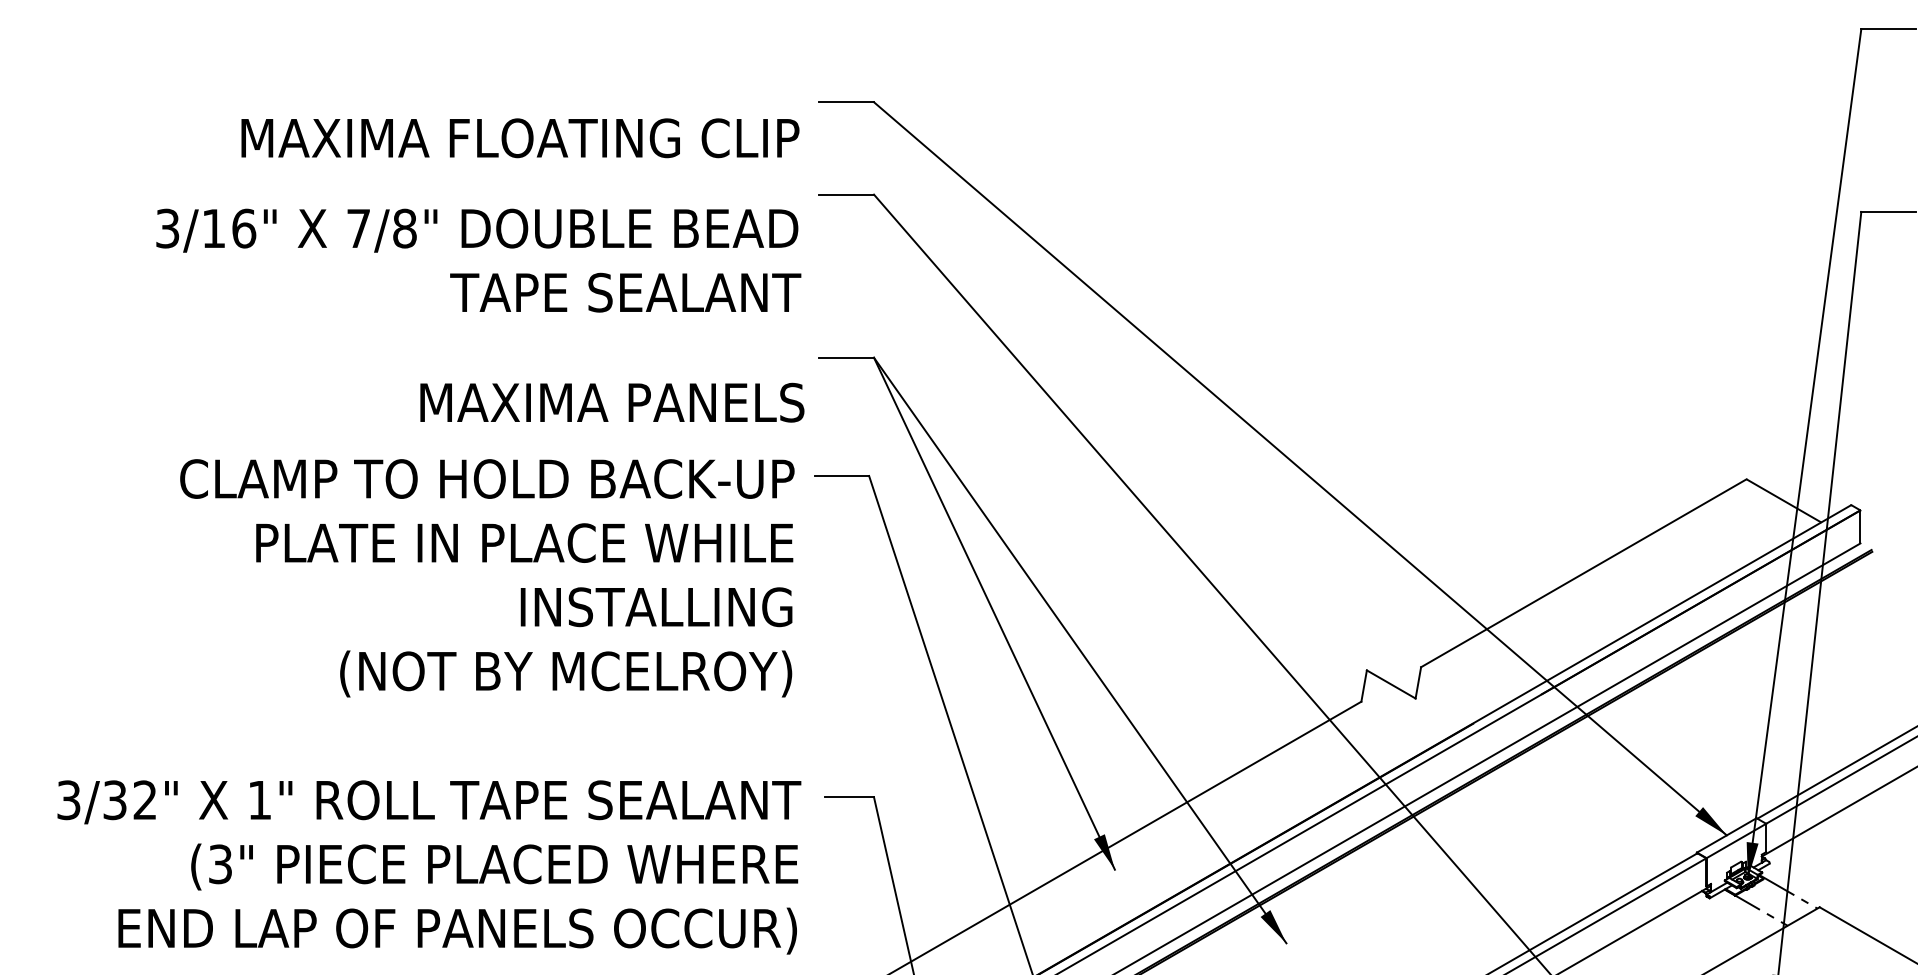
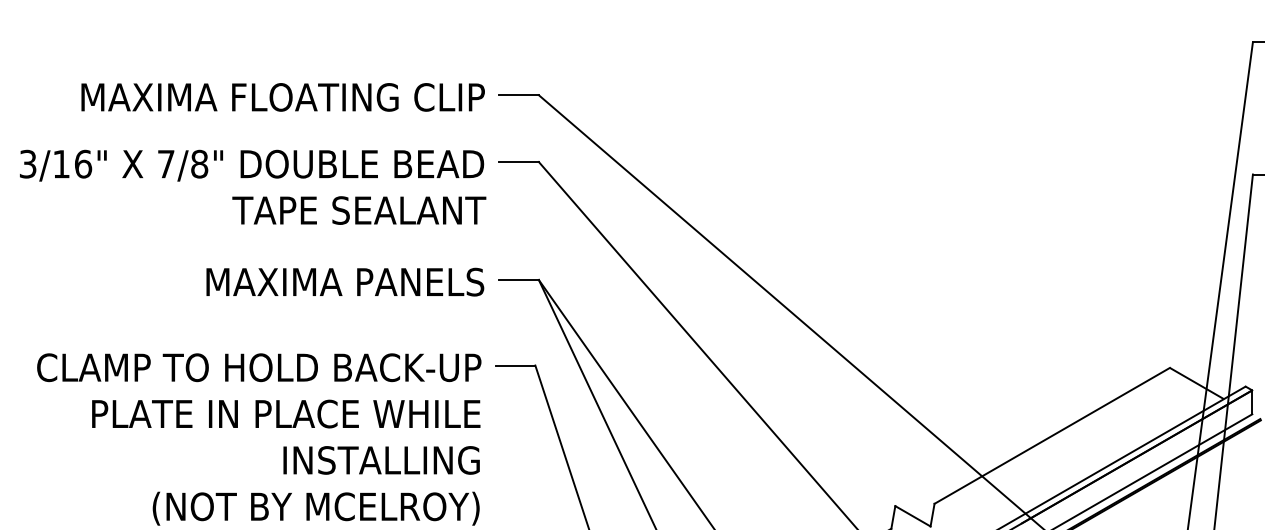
text: (520, 138) -> (283, 97), moved
text: (478, 260) -> (252, 187), moved
text: (612, 402) -> (345, 282), moved

